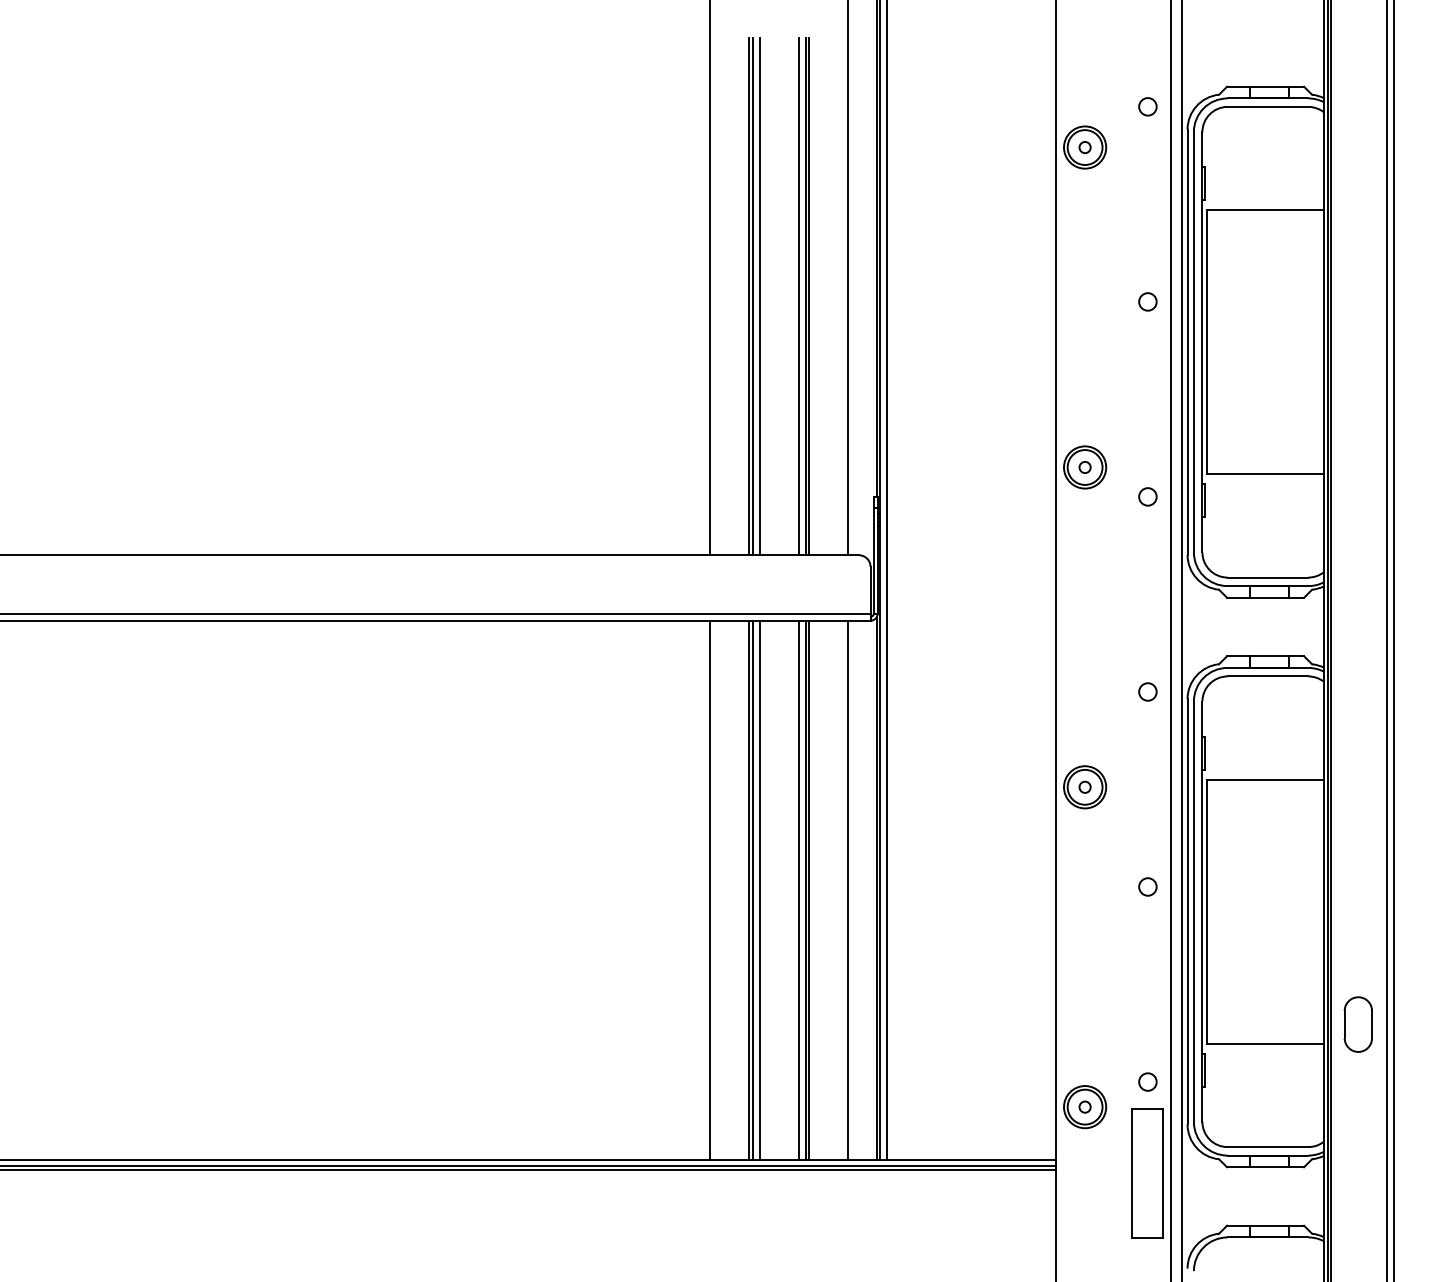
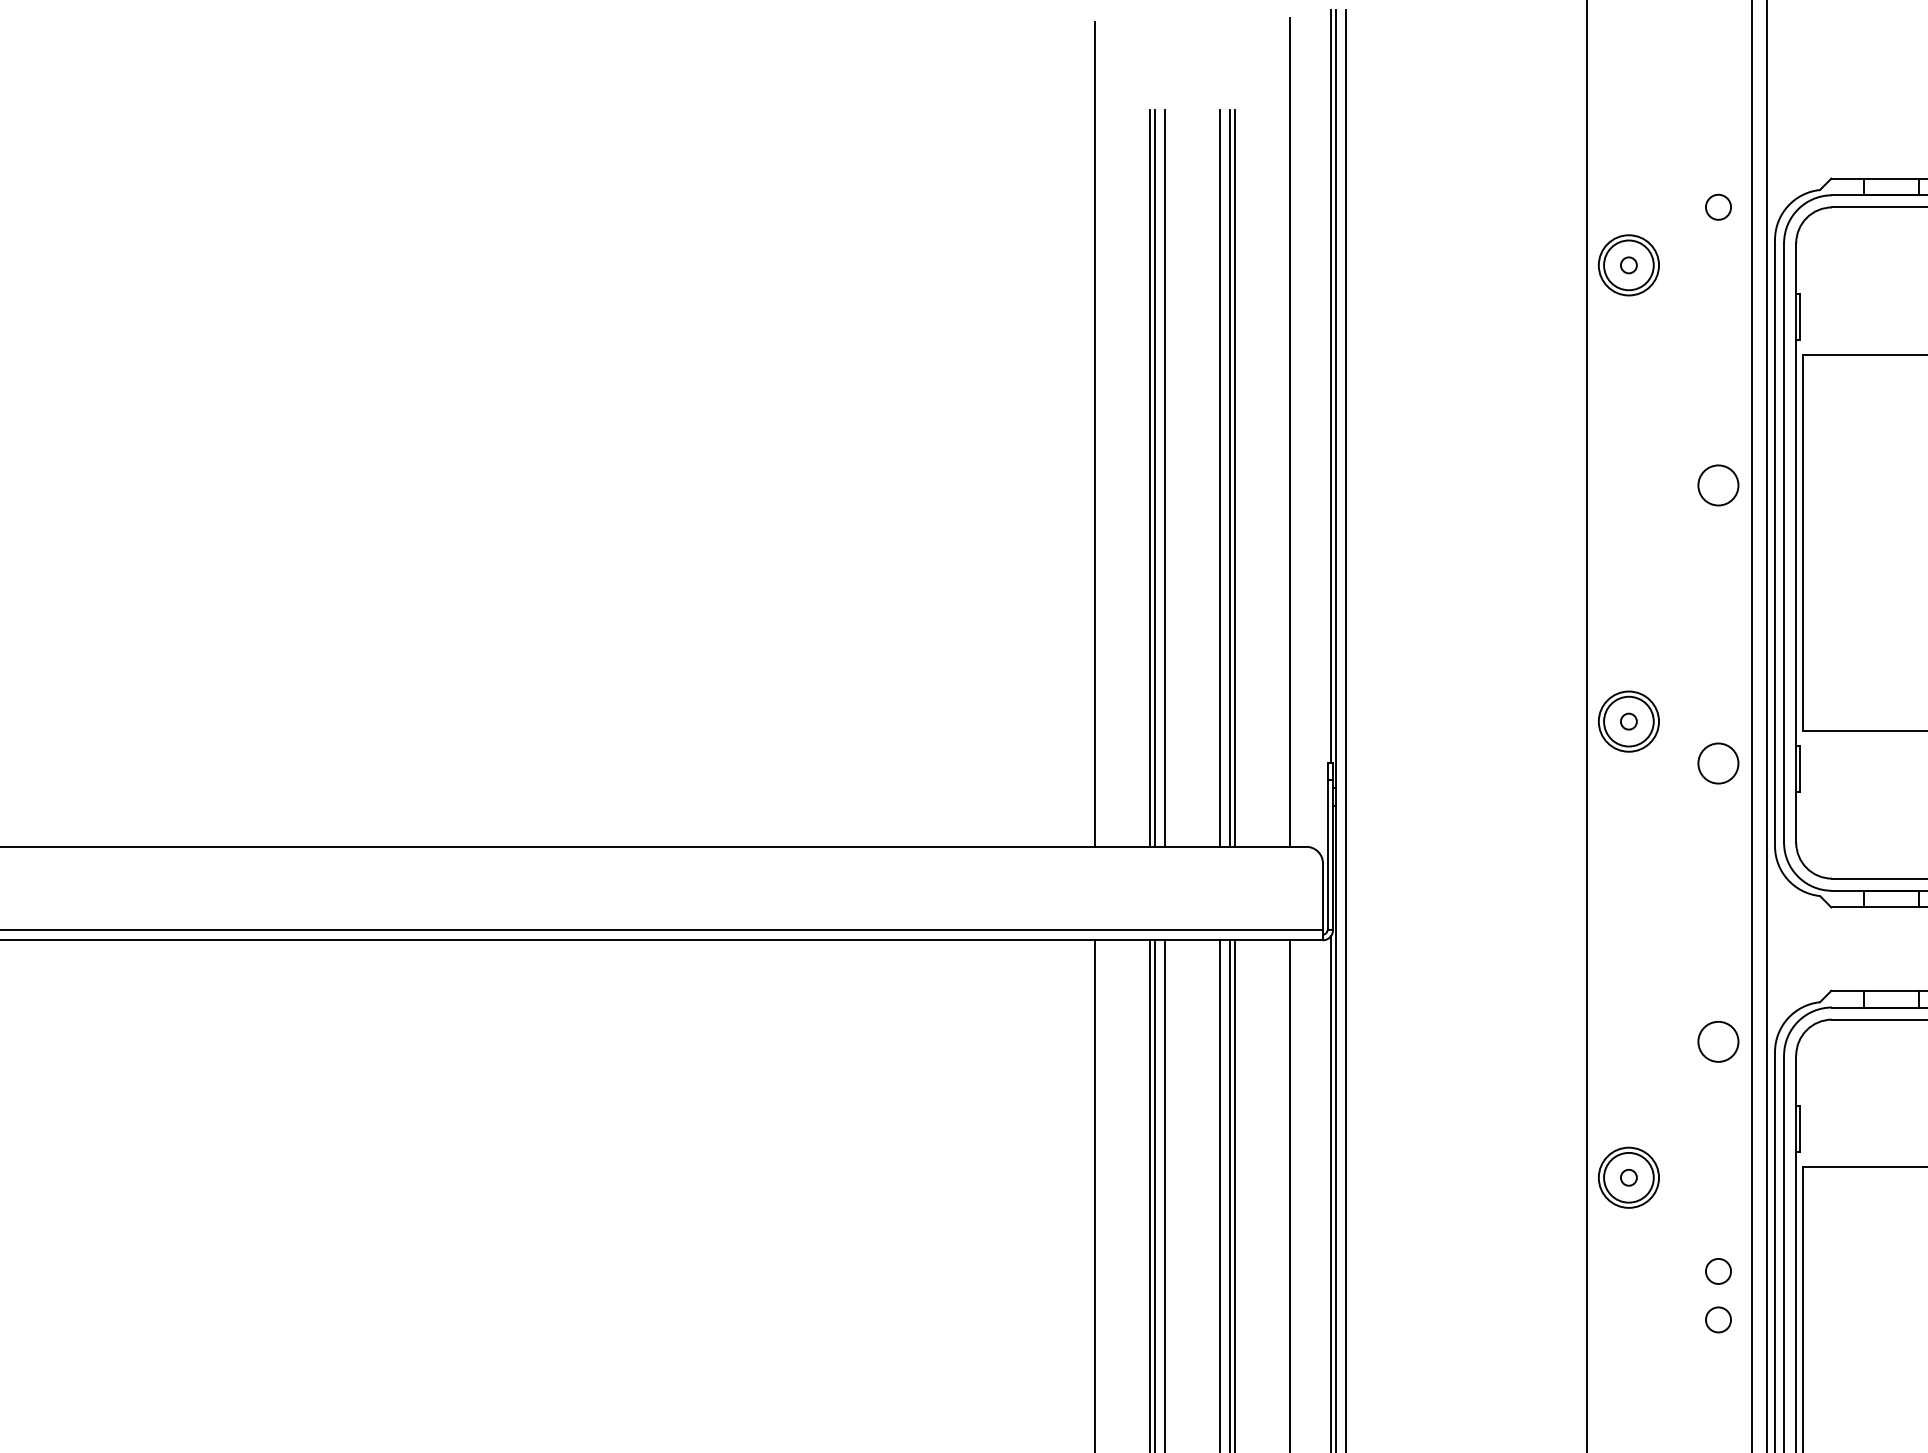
circle: (1147, 301) -> (1717, 484), size x1.6
circle: (1147, 496) -> (1717, 763), size x1.6
circle: (1147, 691) -> (1717, 1041), size x1.6
circle: (1147, 852) -> (1717, 1270), added

